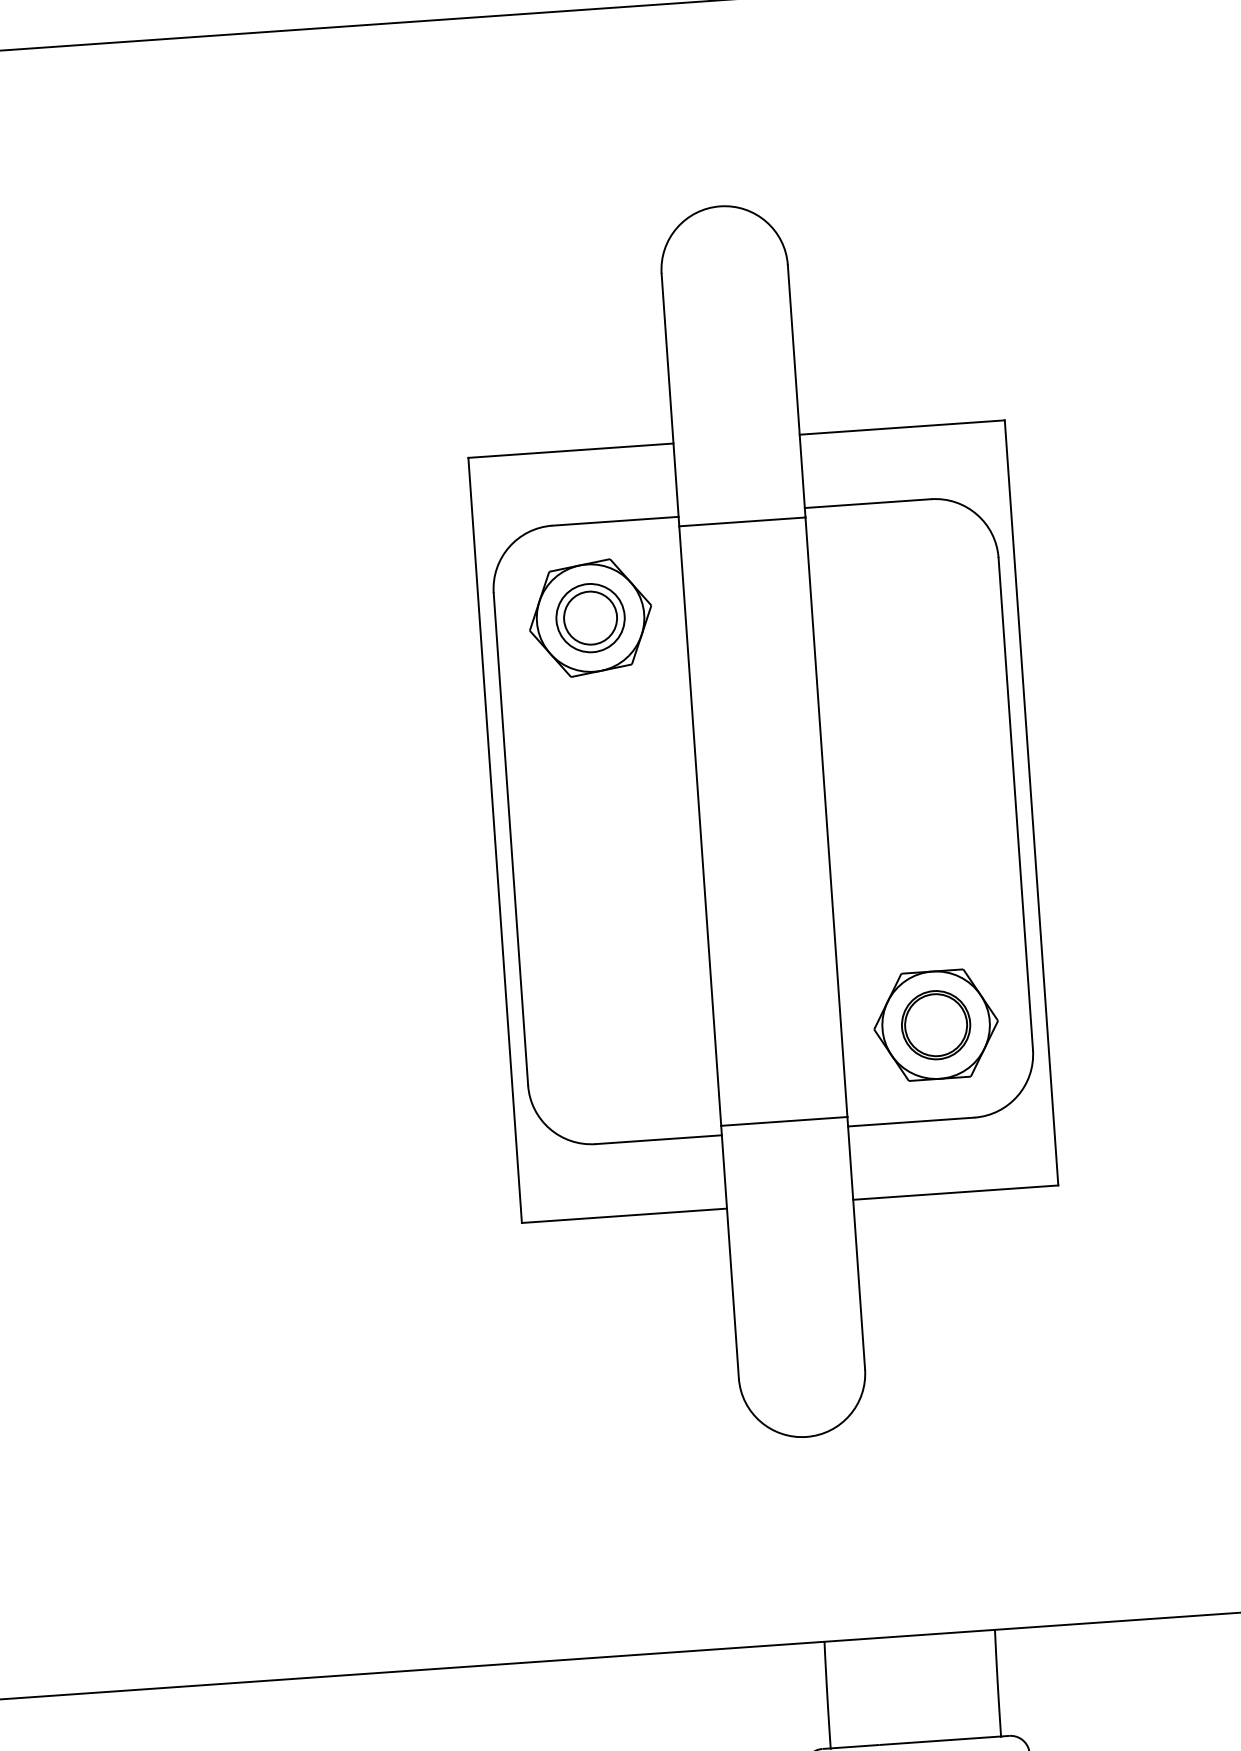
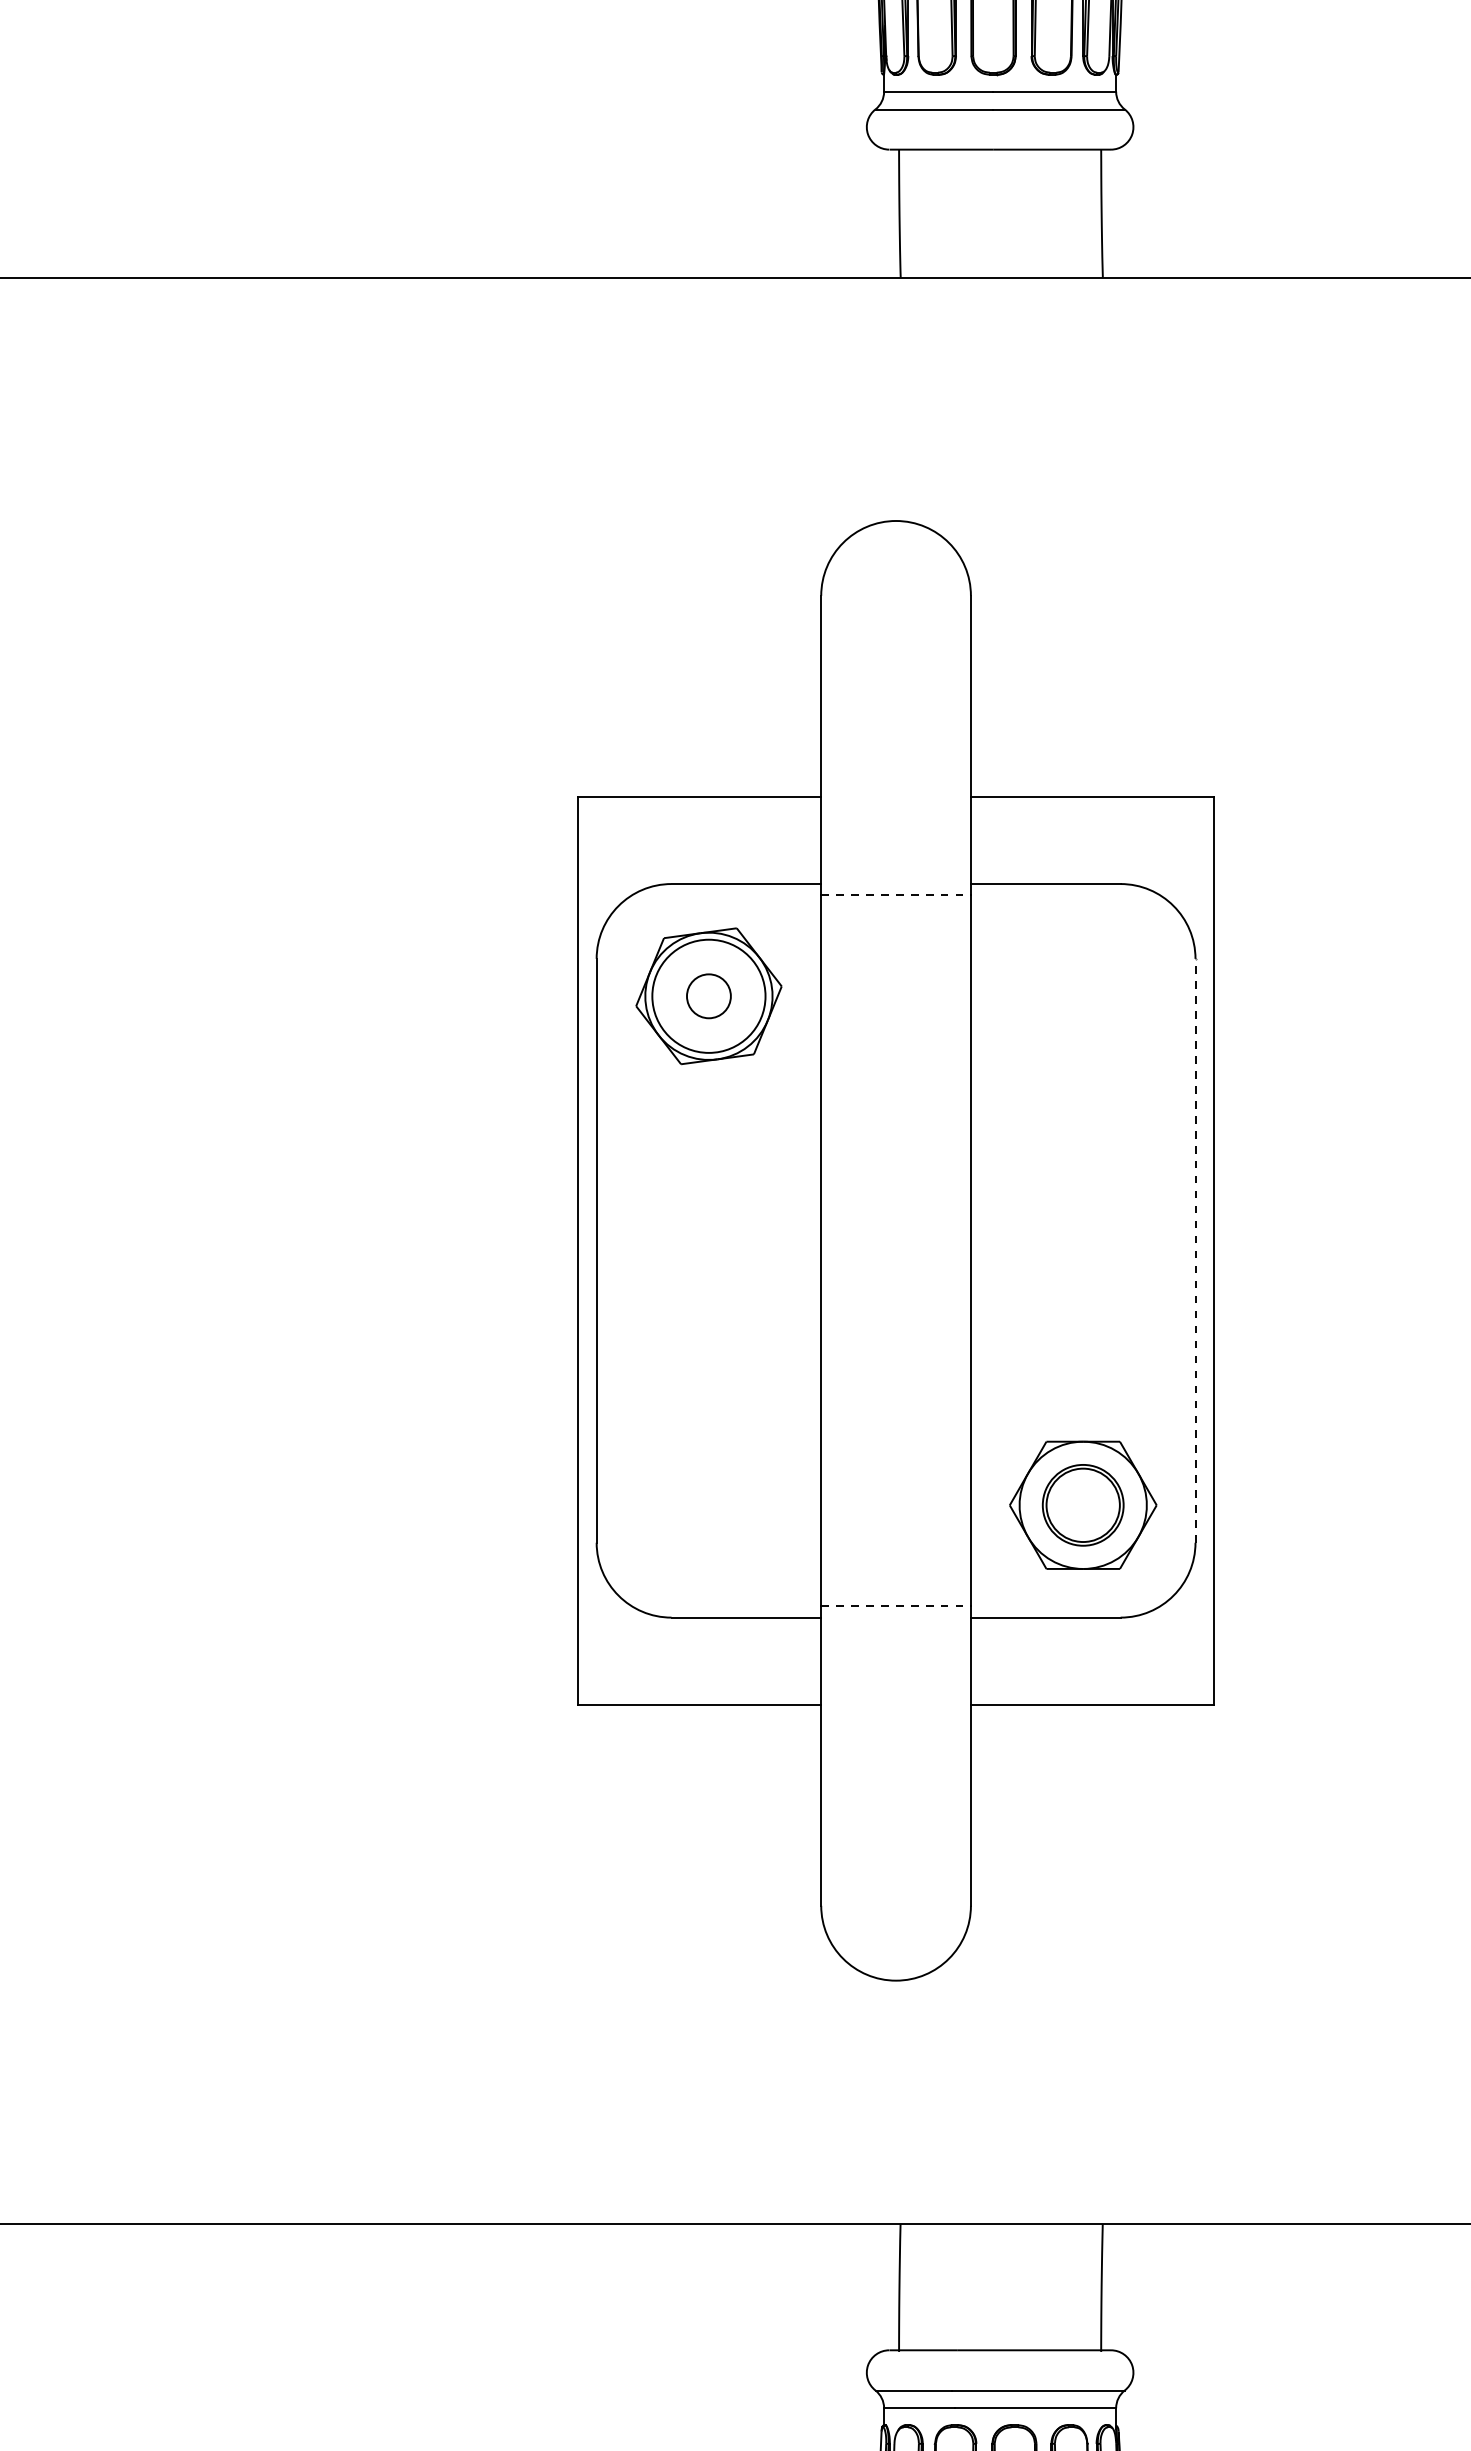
line: (742, 522) -> (896, 895), solid -> dashed
circle: (590, 617) -> (708, 995), size x0.7
circle: (590, 617) -> (708, 995), size x1.4
line: (1015, 803) -> (1195, 1250), solid -> dashed
line: (784, 1121) -> (896, 1606), solid -> dashed

